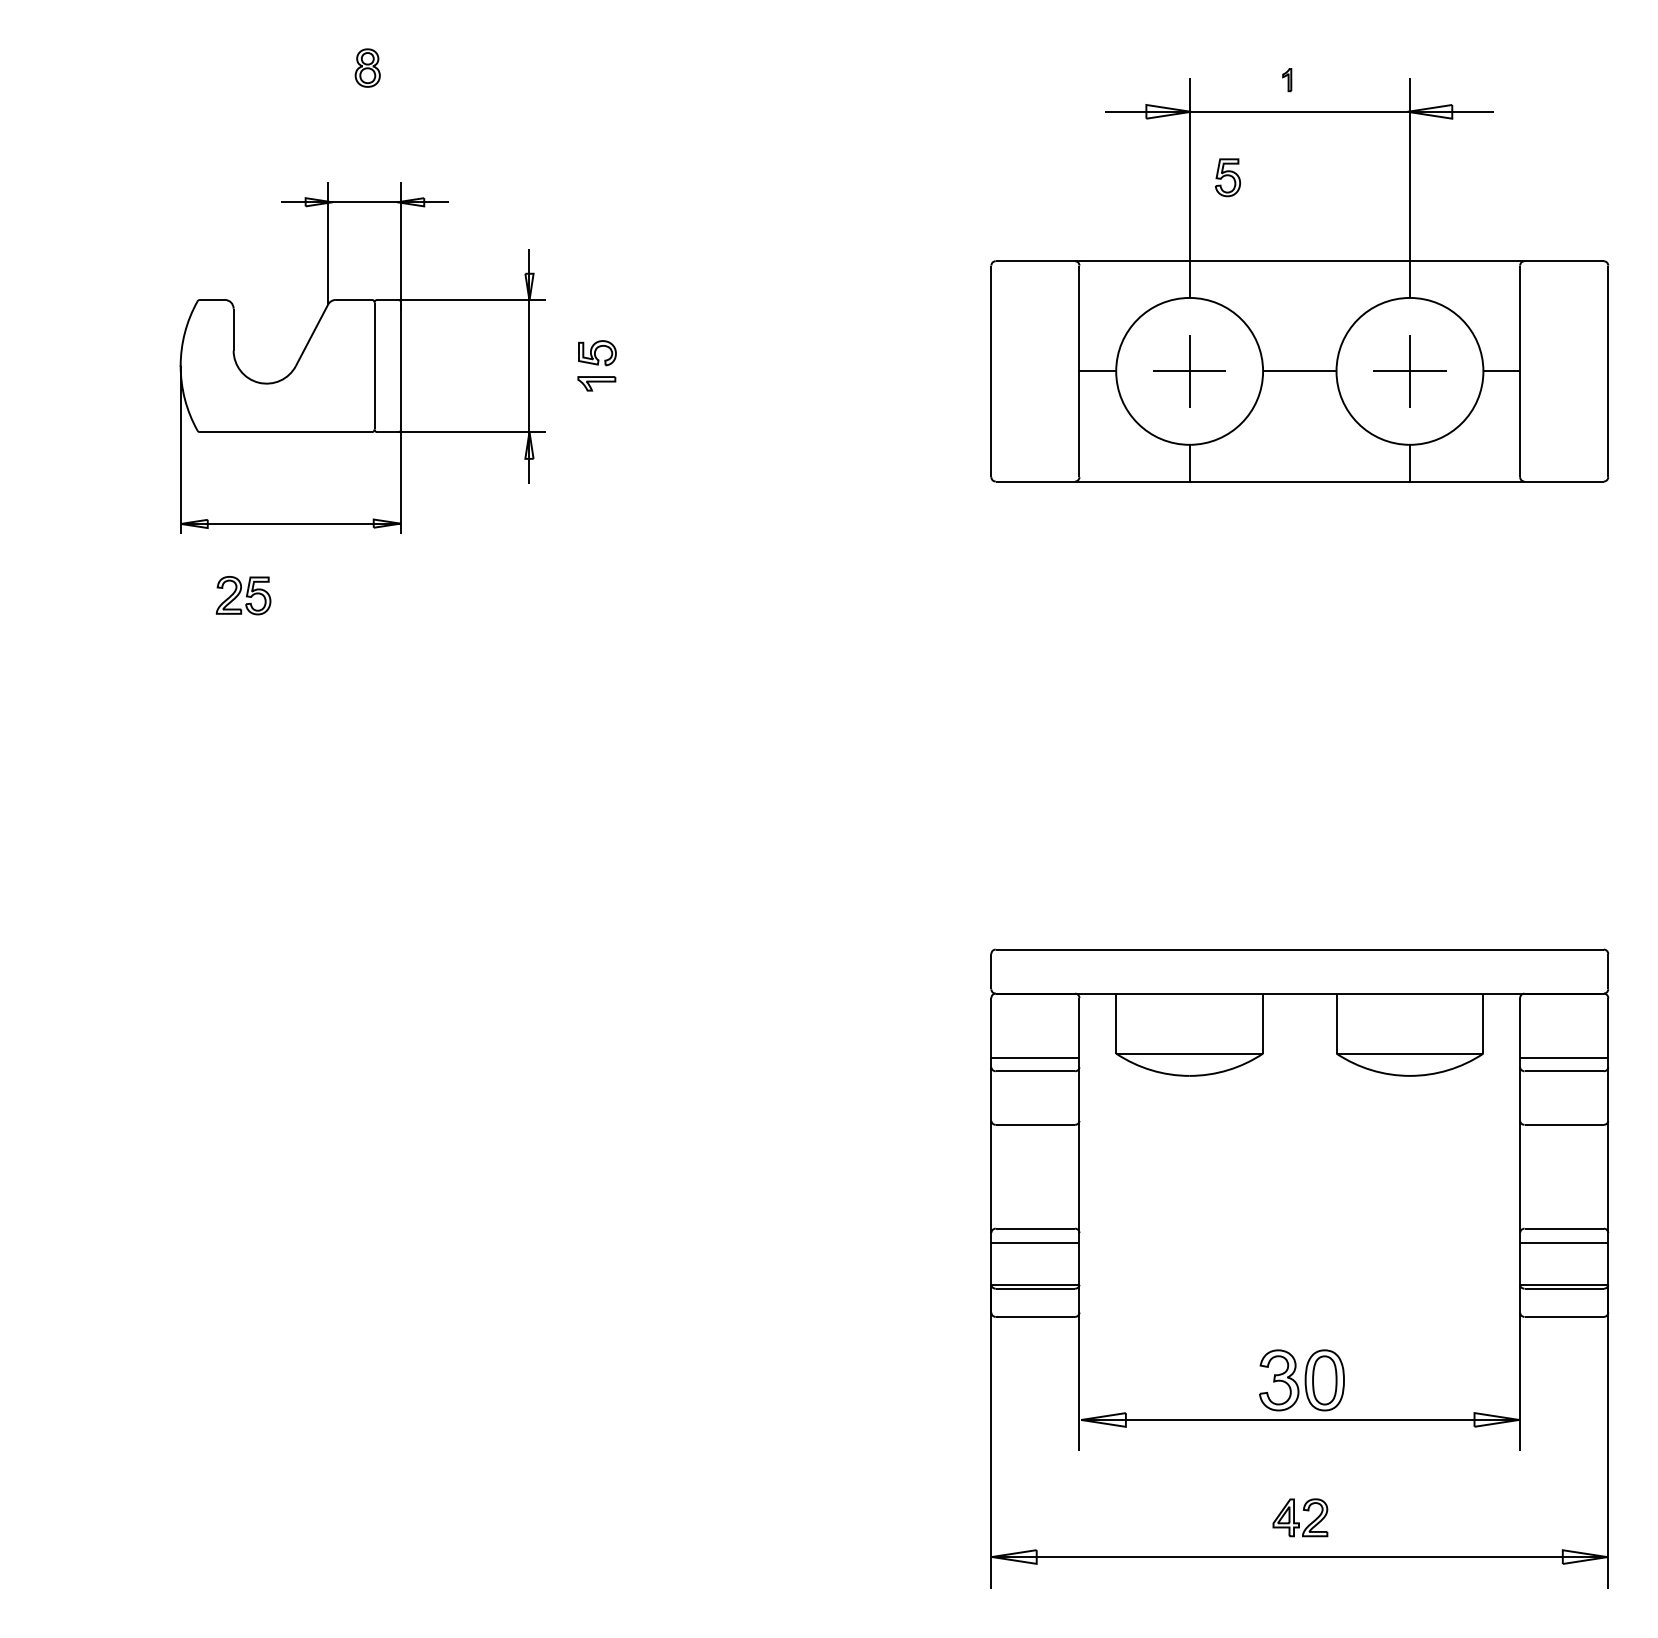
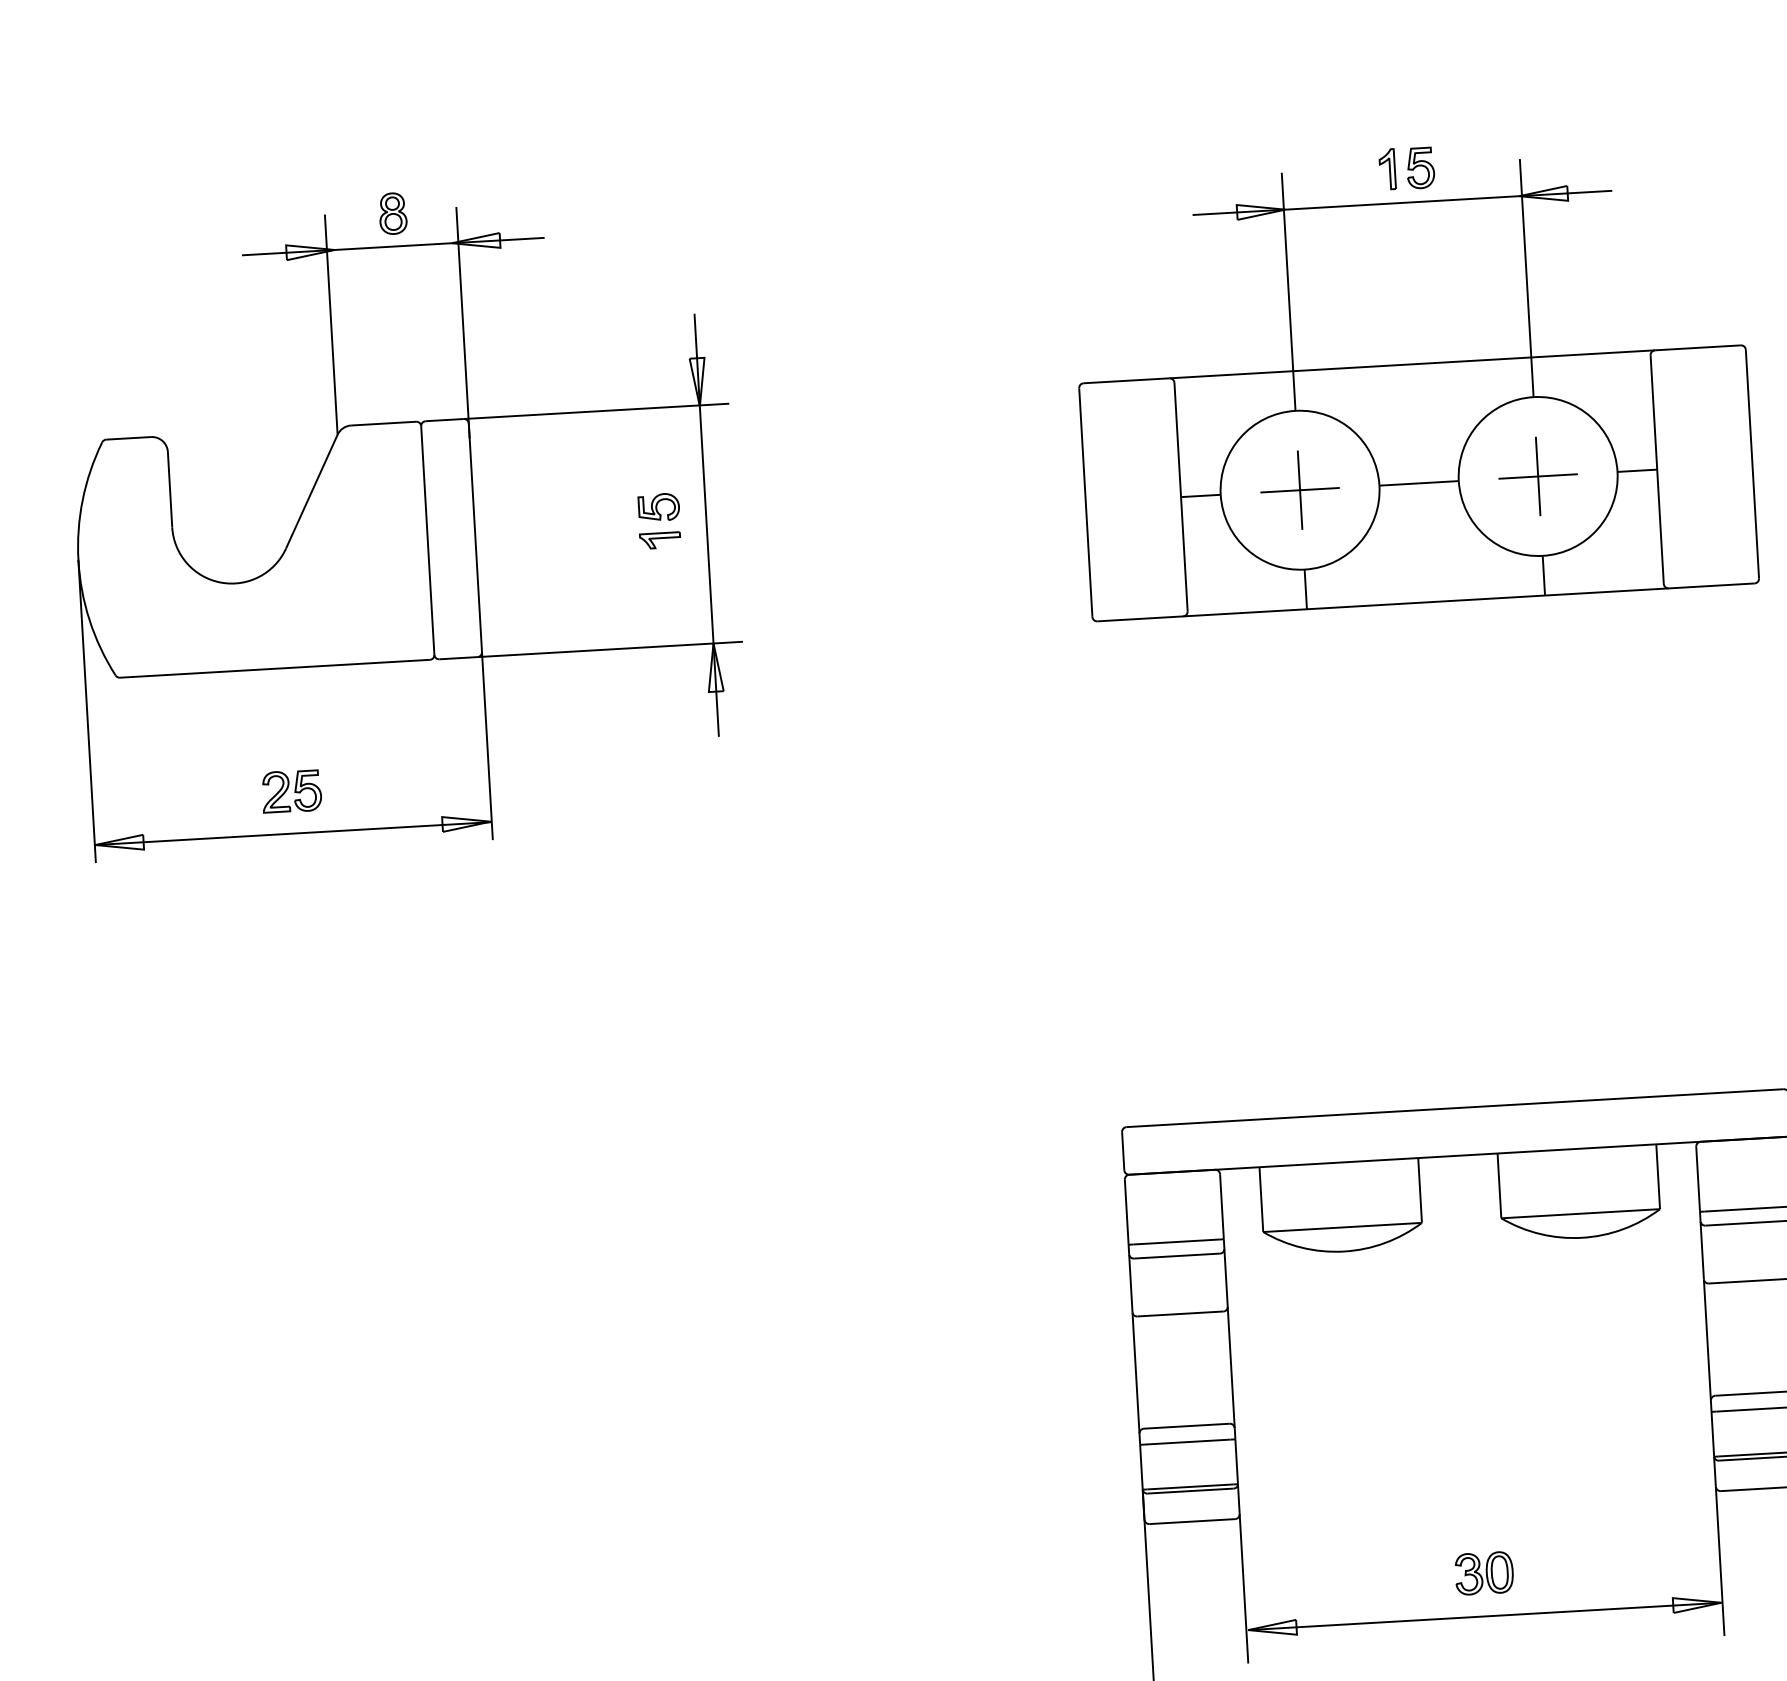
part: (1286, 79) -> (1386, 168), size x1.67
part: (1227, 177) -> (1420, 167), moved
part: (362, 357) -> (405, 526), size x1.67
part: (1301, 1379) -> (1483, 1572), size x0.62

